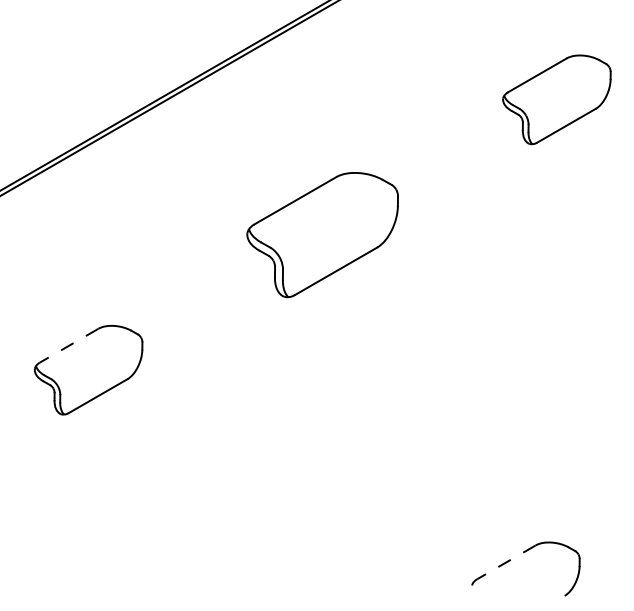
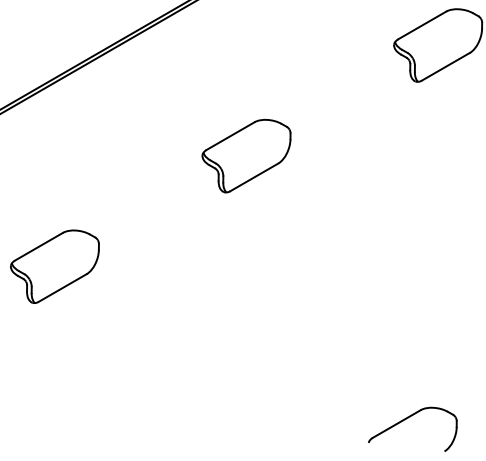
part: (322, 234) -> (246, 155), size x0.71
line: (69, 345) -> (39, 246), dashed -> solid
line: (506, 562) -> (396, 424), dashed -> solid

